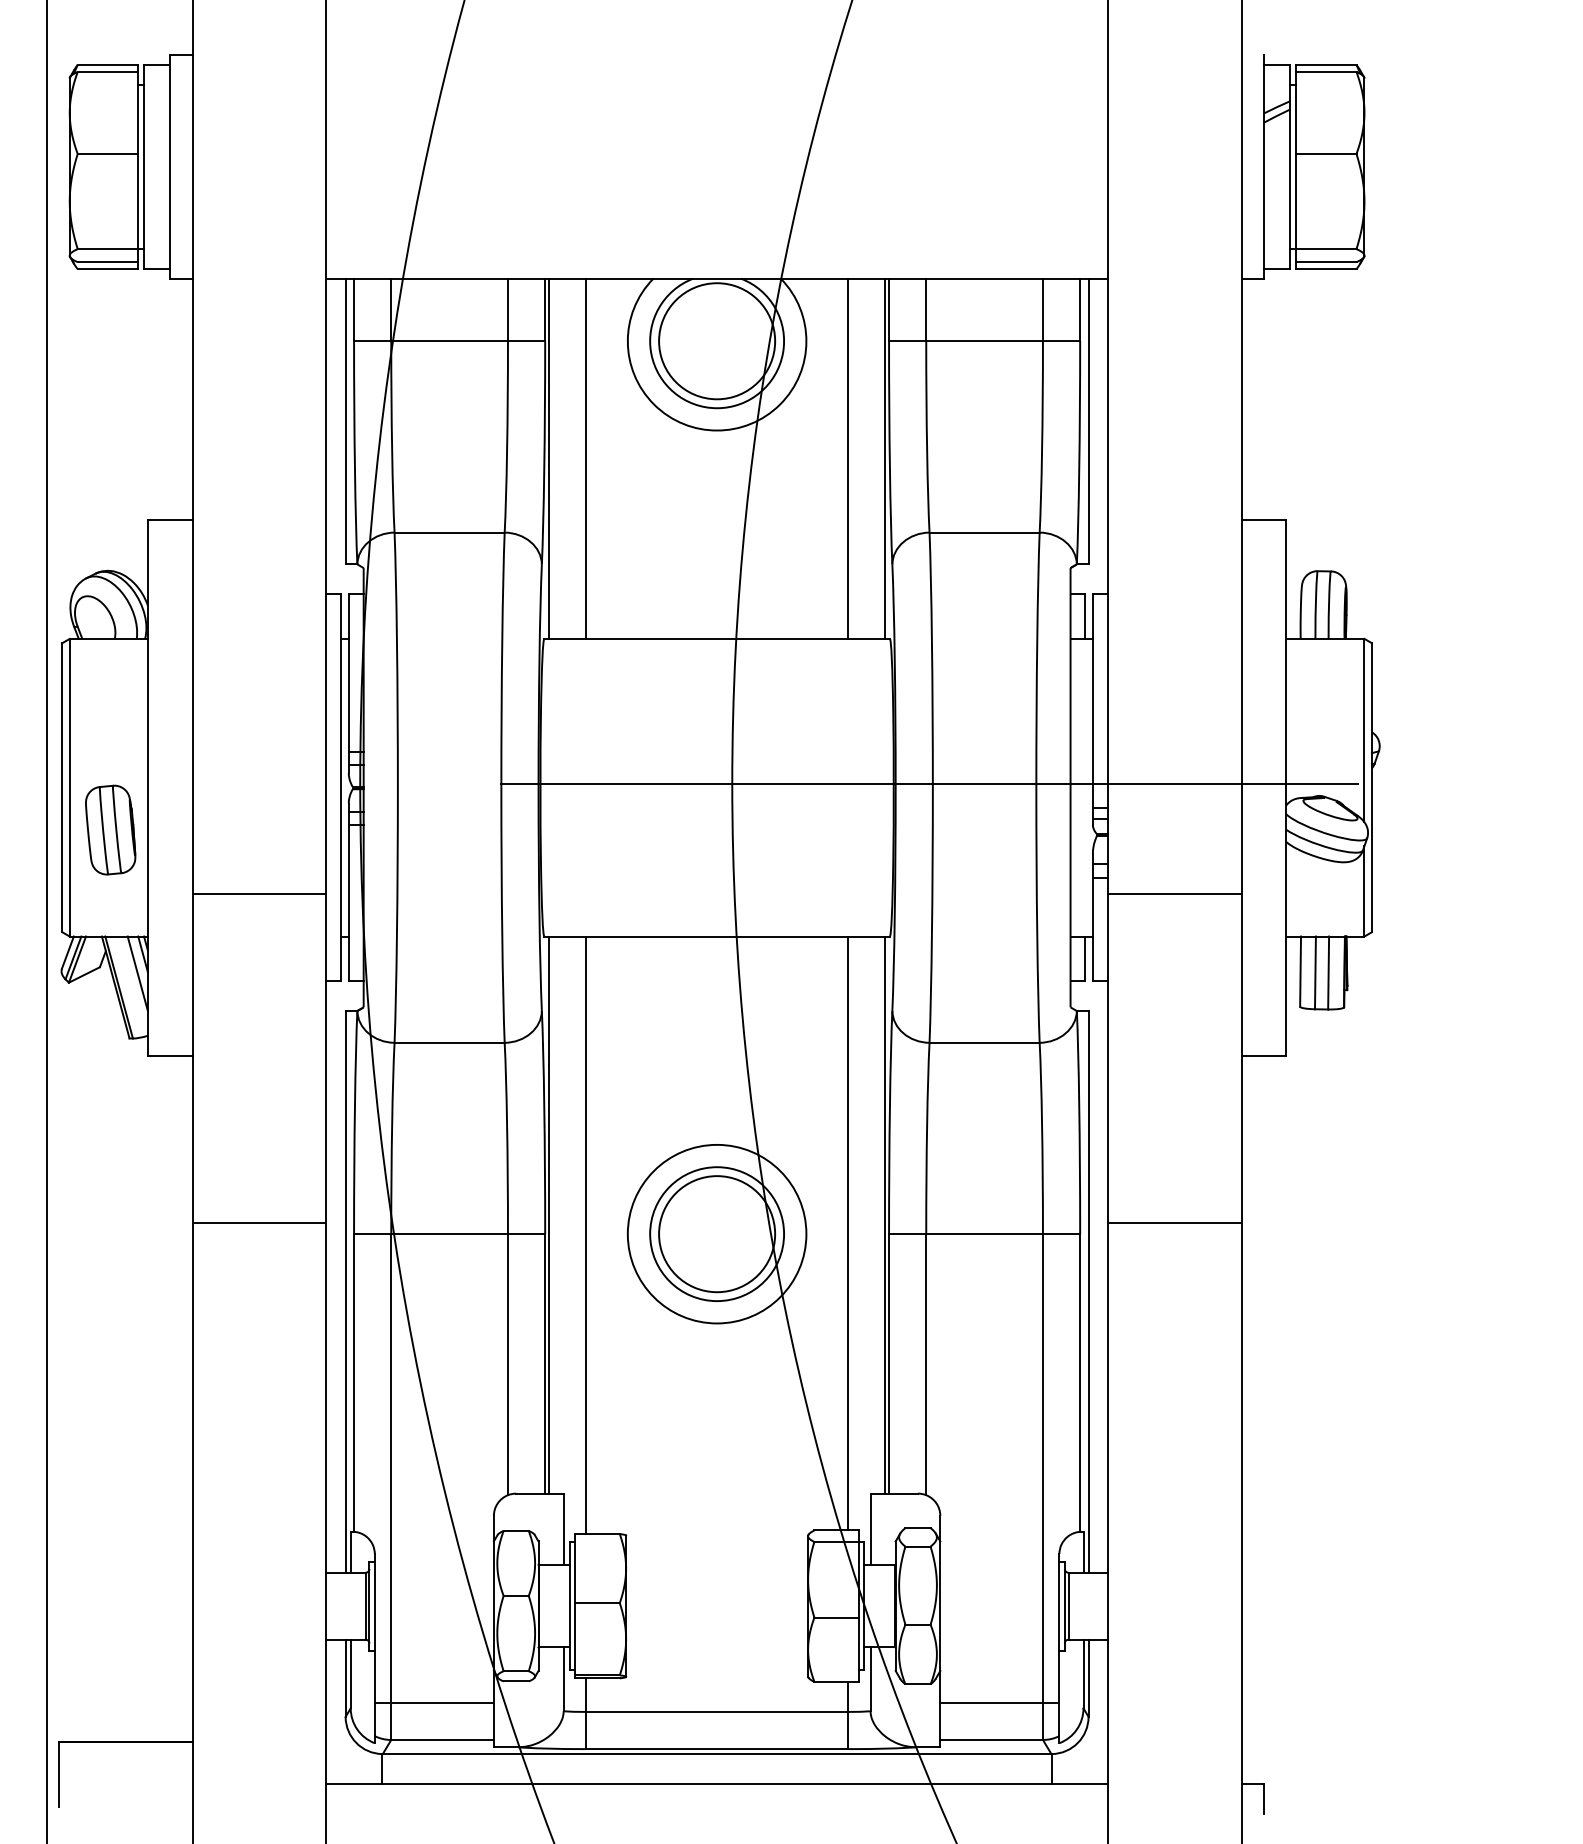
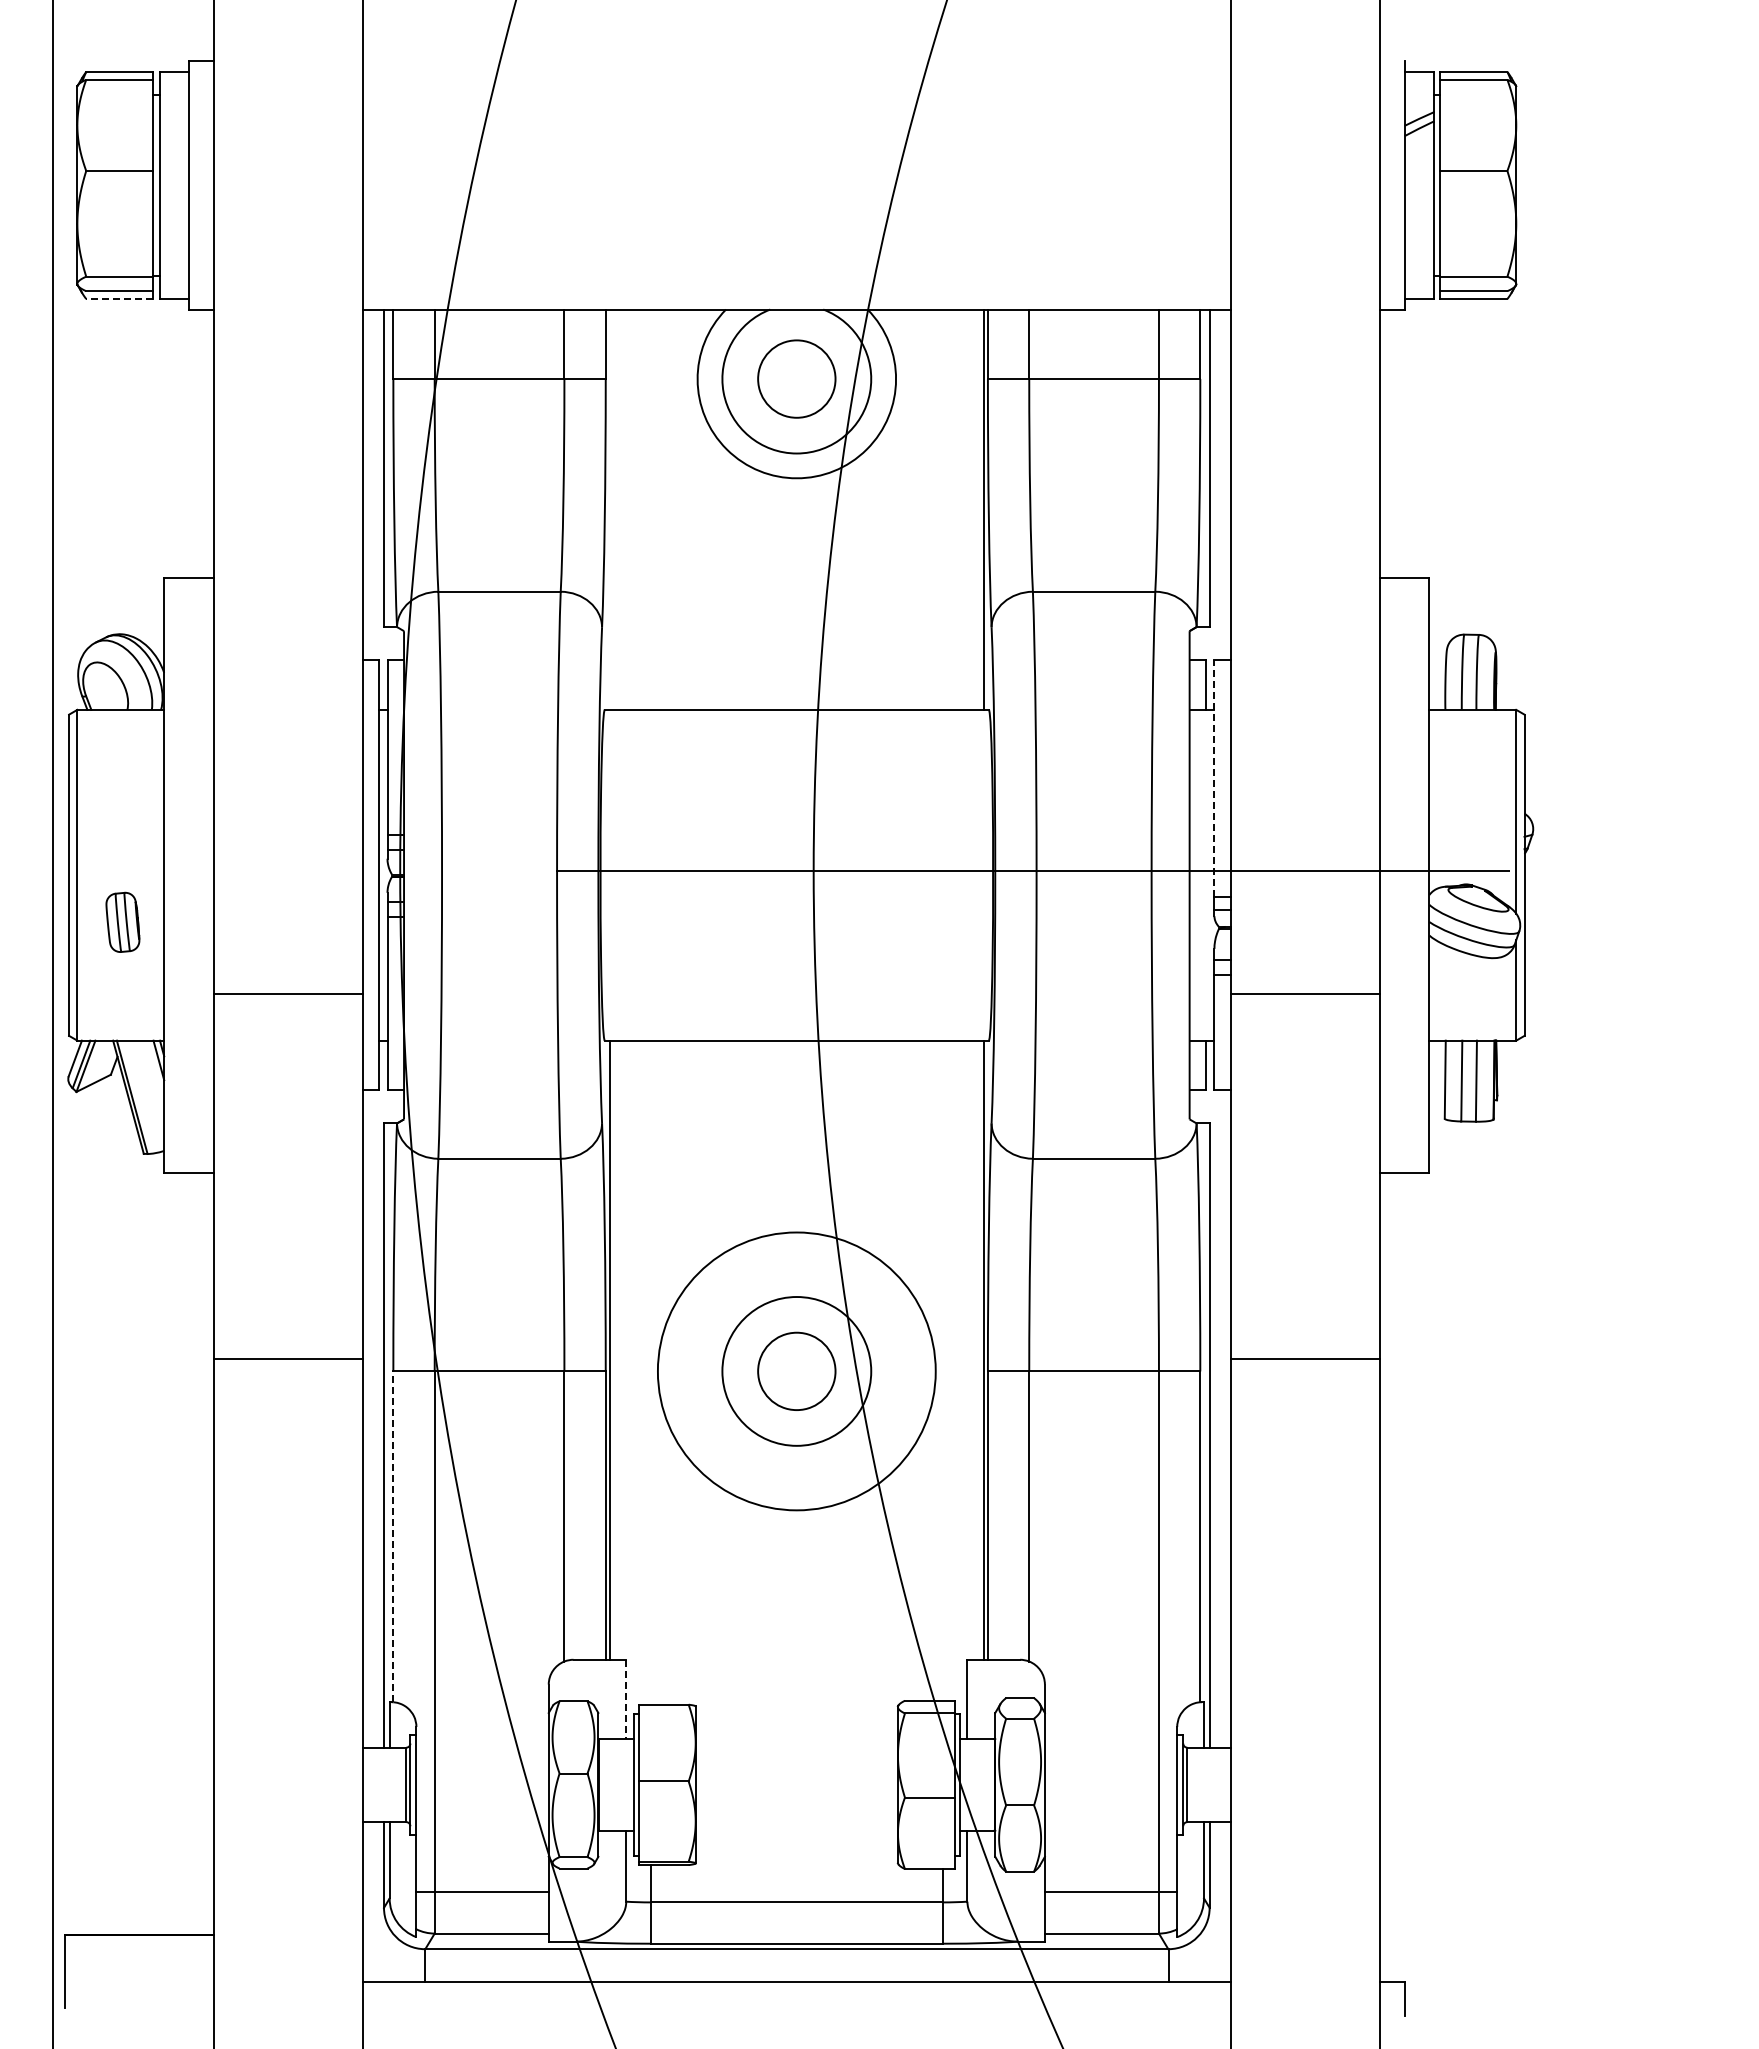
line: (107, 269) -> (119, 299), solid -> dashed
circle: (716, 340) -> (796, 378), size x0.6
line: (548, 458) -> (609, 509), removed
line: (586, 458) -> (651, 509), removed
line: (848, 458) -> (942, 509), removed
line: (1092, 700) -> (1214, 778), solid -> dashed
part: (110, 830) -> (122, 922), size x0.6
line: (137, 973) -> (152, 1081), removed
circle: (716, 1233) -> (796, 1370), size x0.6
line: (848, 1233) -> (942, 1370), removed
circle: (716, 1234) -> (796, 1371), size x1.4
line: (586, 1235) -> (651, 1372), removed
line: (354, 1382) -> (393, 1536), solid -> dashed
line: (563, 1529) -> (626, 1699), solid -> dashed

